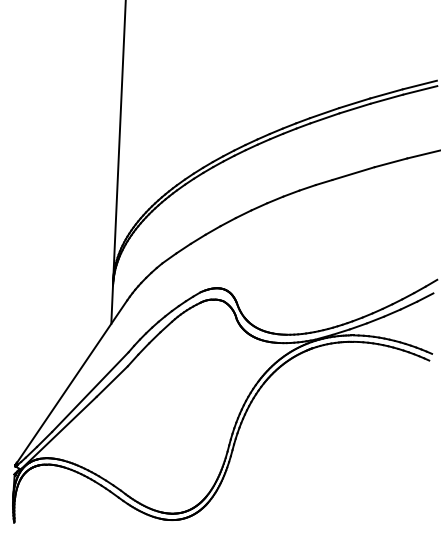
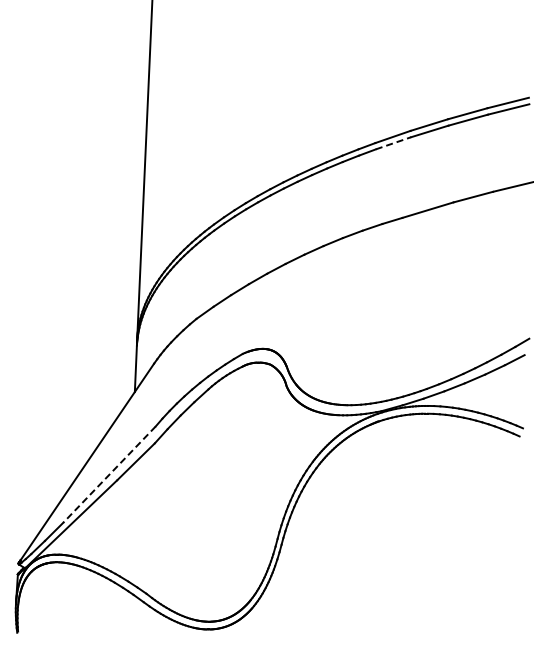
line: (325, 118) -> (393, 143), solid -> dashed
line: (90, 392) -> (109, 474), solid -> dashed

